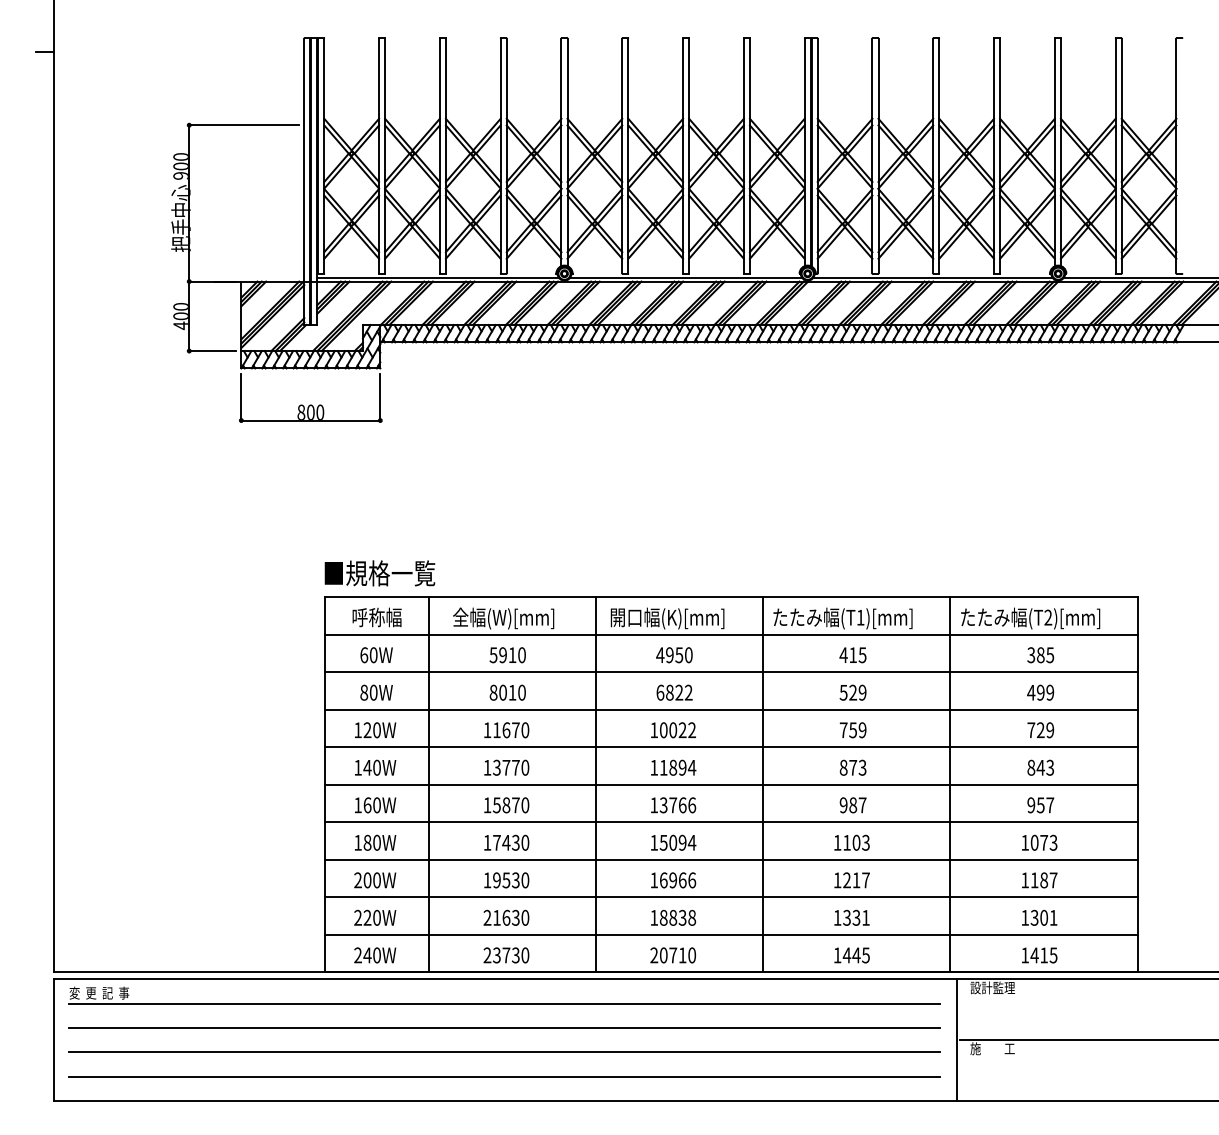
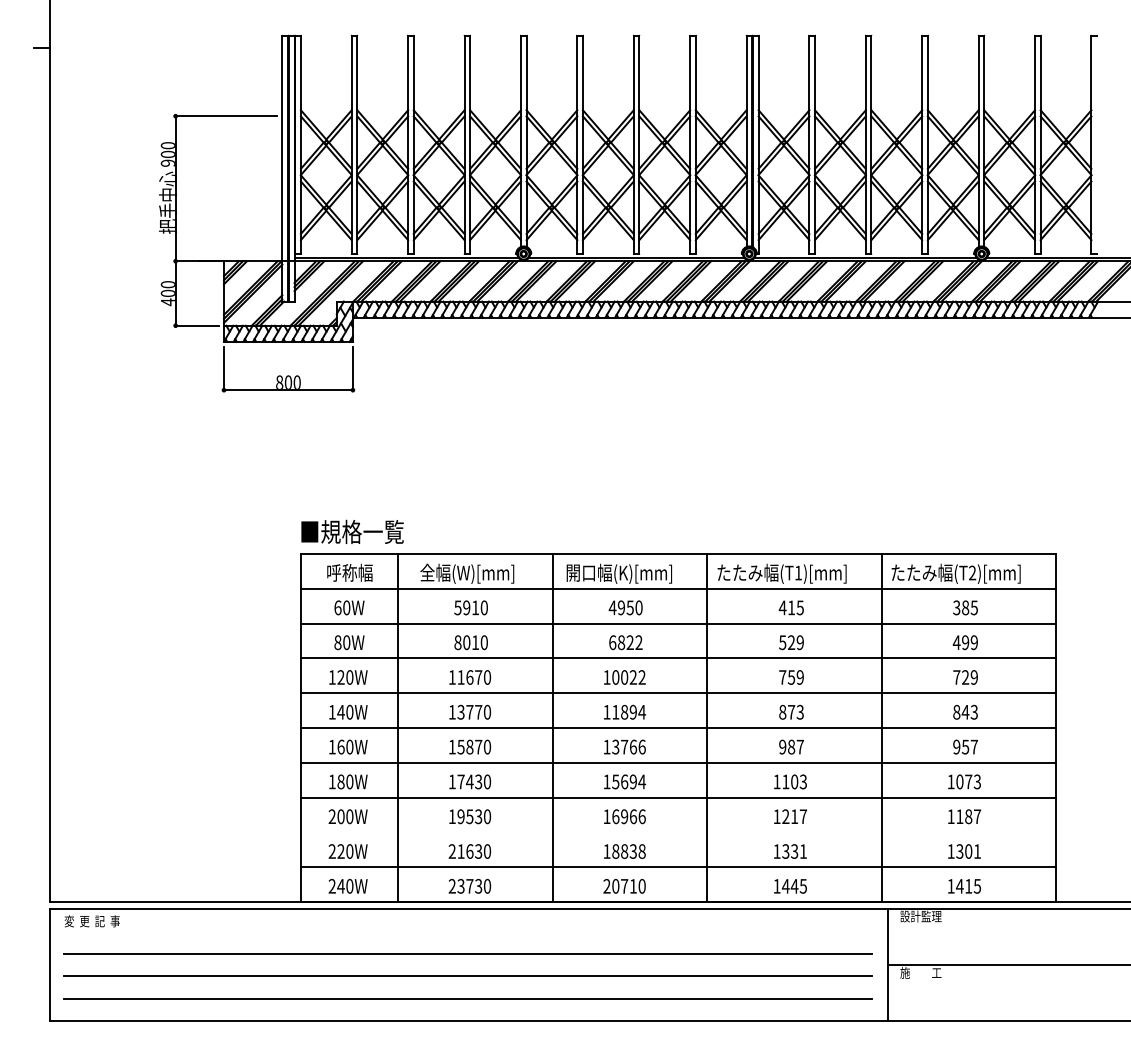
text: (673, 842) -> (624, 781), 15094 -> 15694
line: (731, 897) -> (678, 832), removed
line: (503, 1004) -> (467, 931), removed

